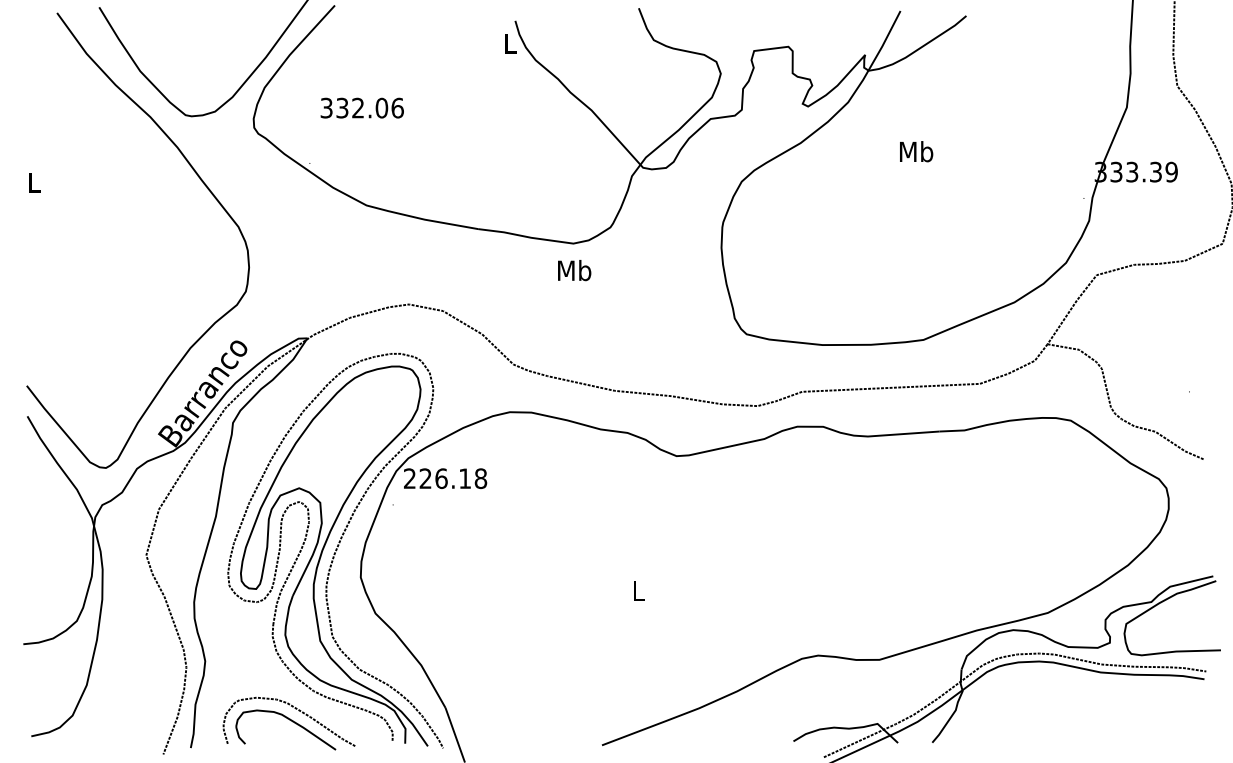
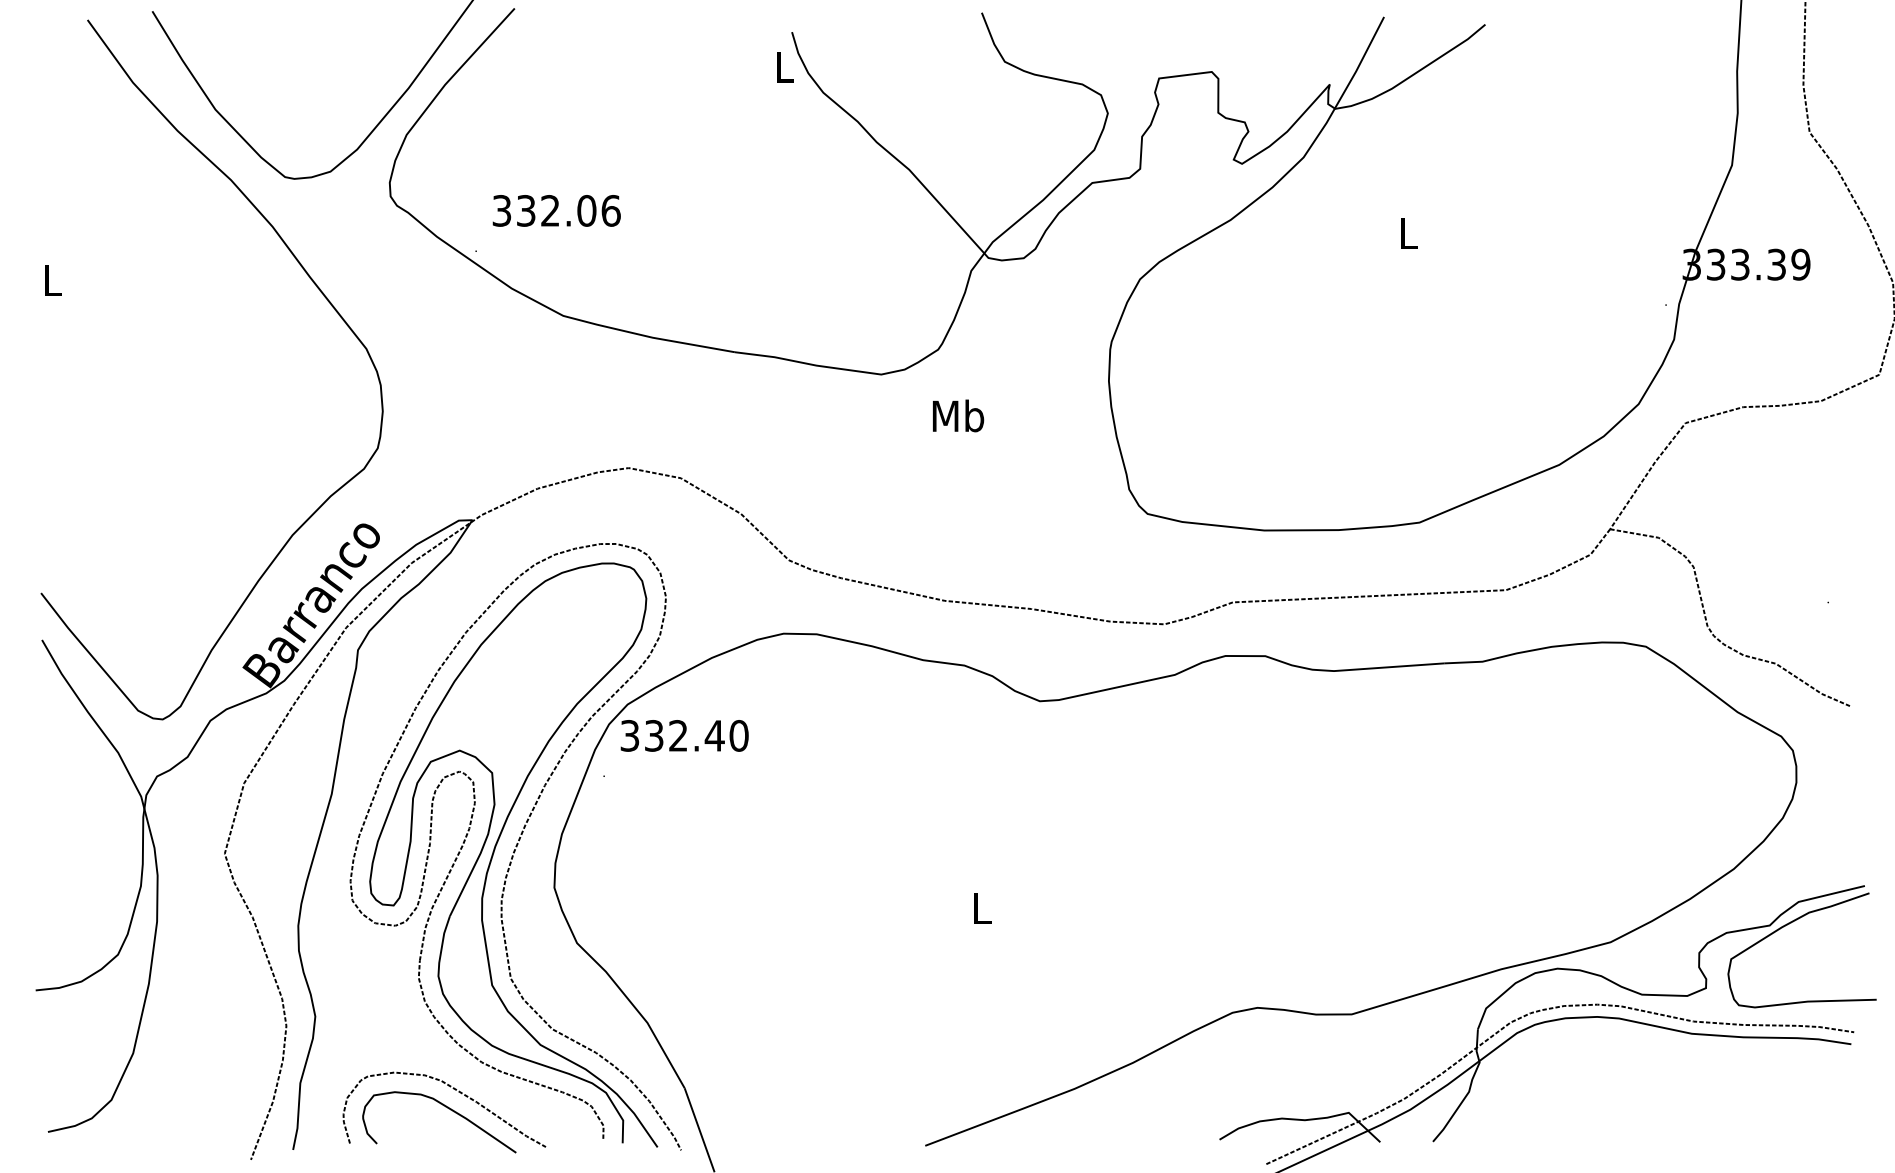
text: (361, 107) -> (555, 209), moved
text: (916, 151) -> (1408, 232), Mb -> L
text: (574, 270) -> (958, 415), moved
text: (445, 478) -> (684, 735), 226.18 -> 332.40

